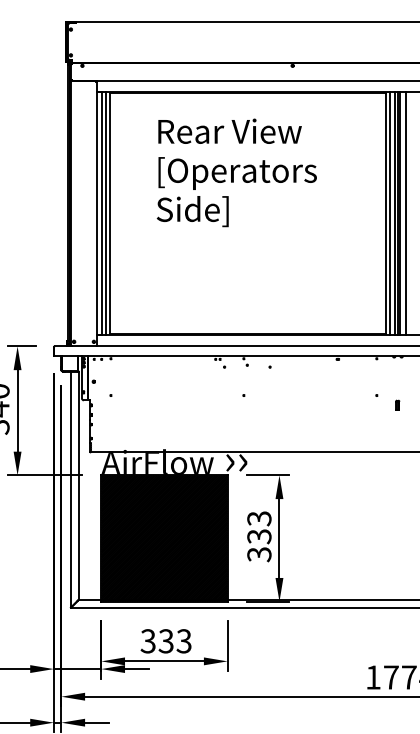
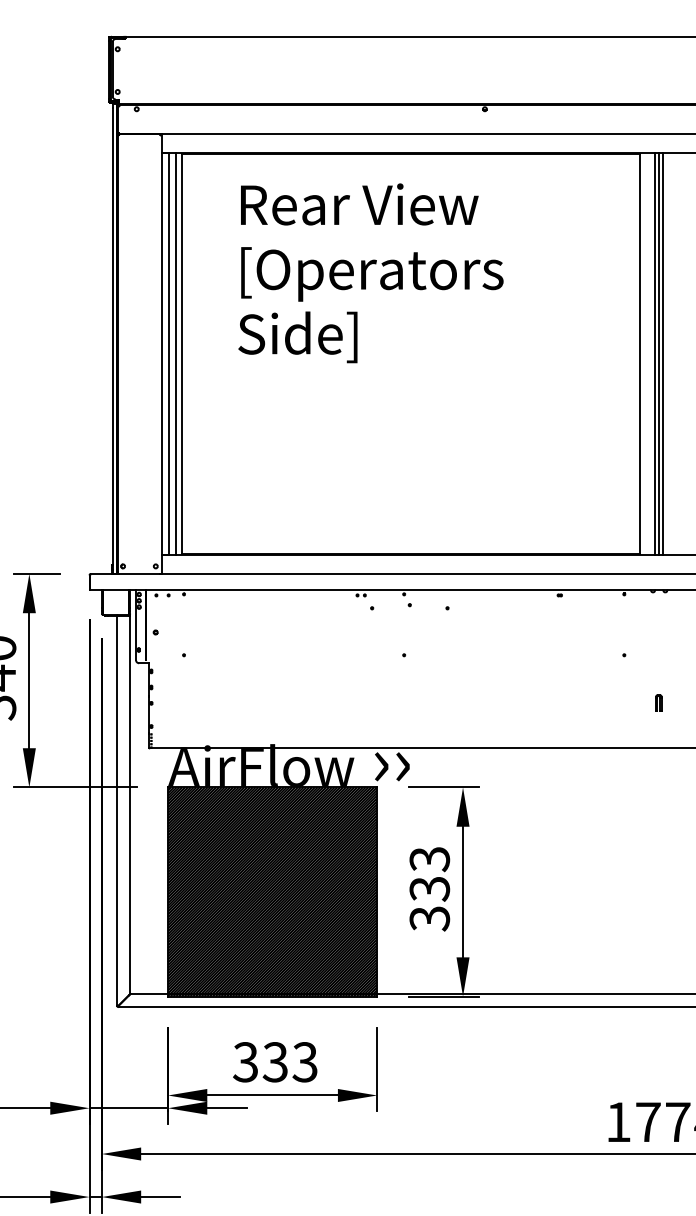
text: (236, 172) -> (370, 272), moved
line: (389, 213) -> (645, 353), removed
line: (405, 213) -> (671, 353), removed
part: (397, 404) -> (658, 701), moved

